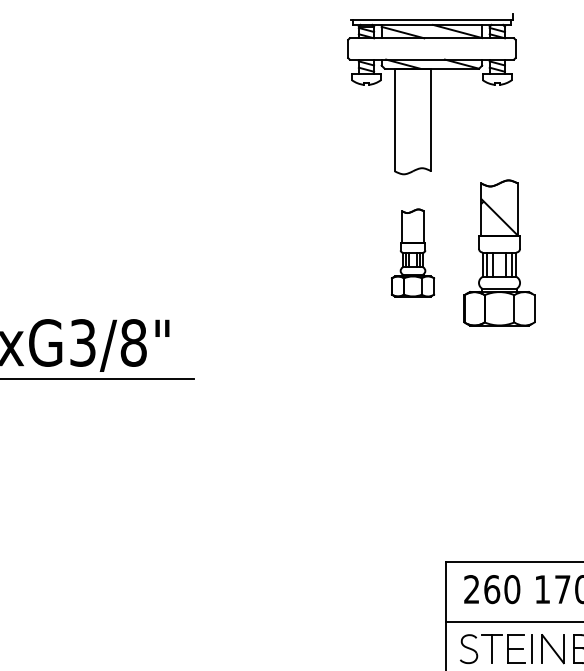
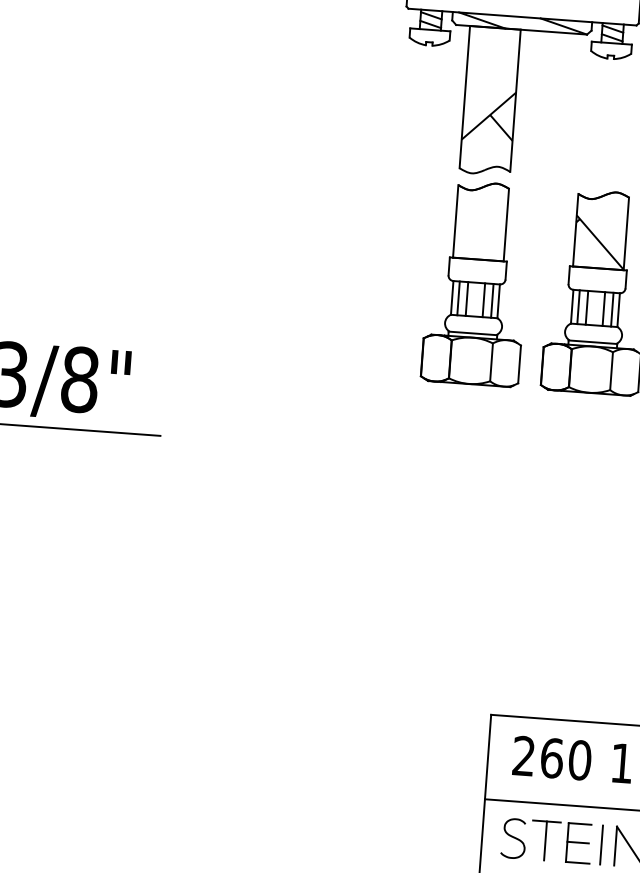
hatch: (412, 132) -> (488, 116), added
part: (412, 252) -> (475, 282), size x1.67

